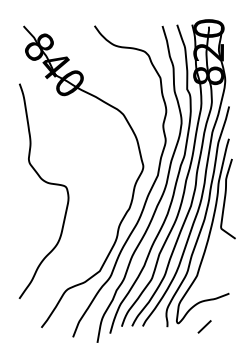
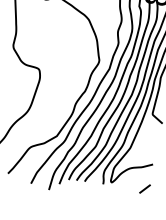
line: (204, 326) -> (144, 188), moved

